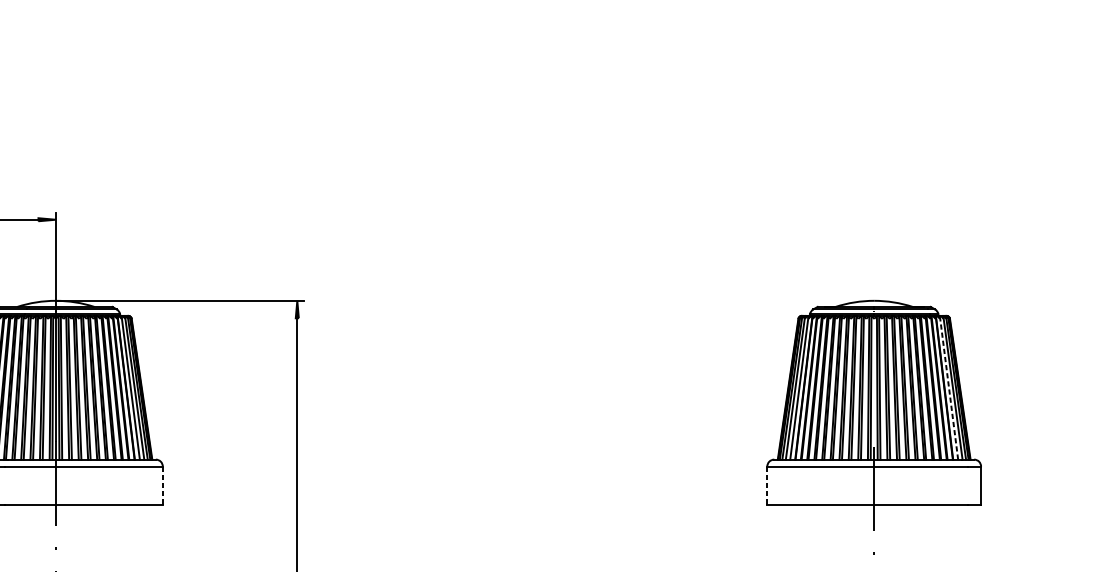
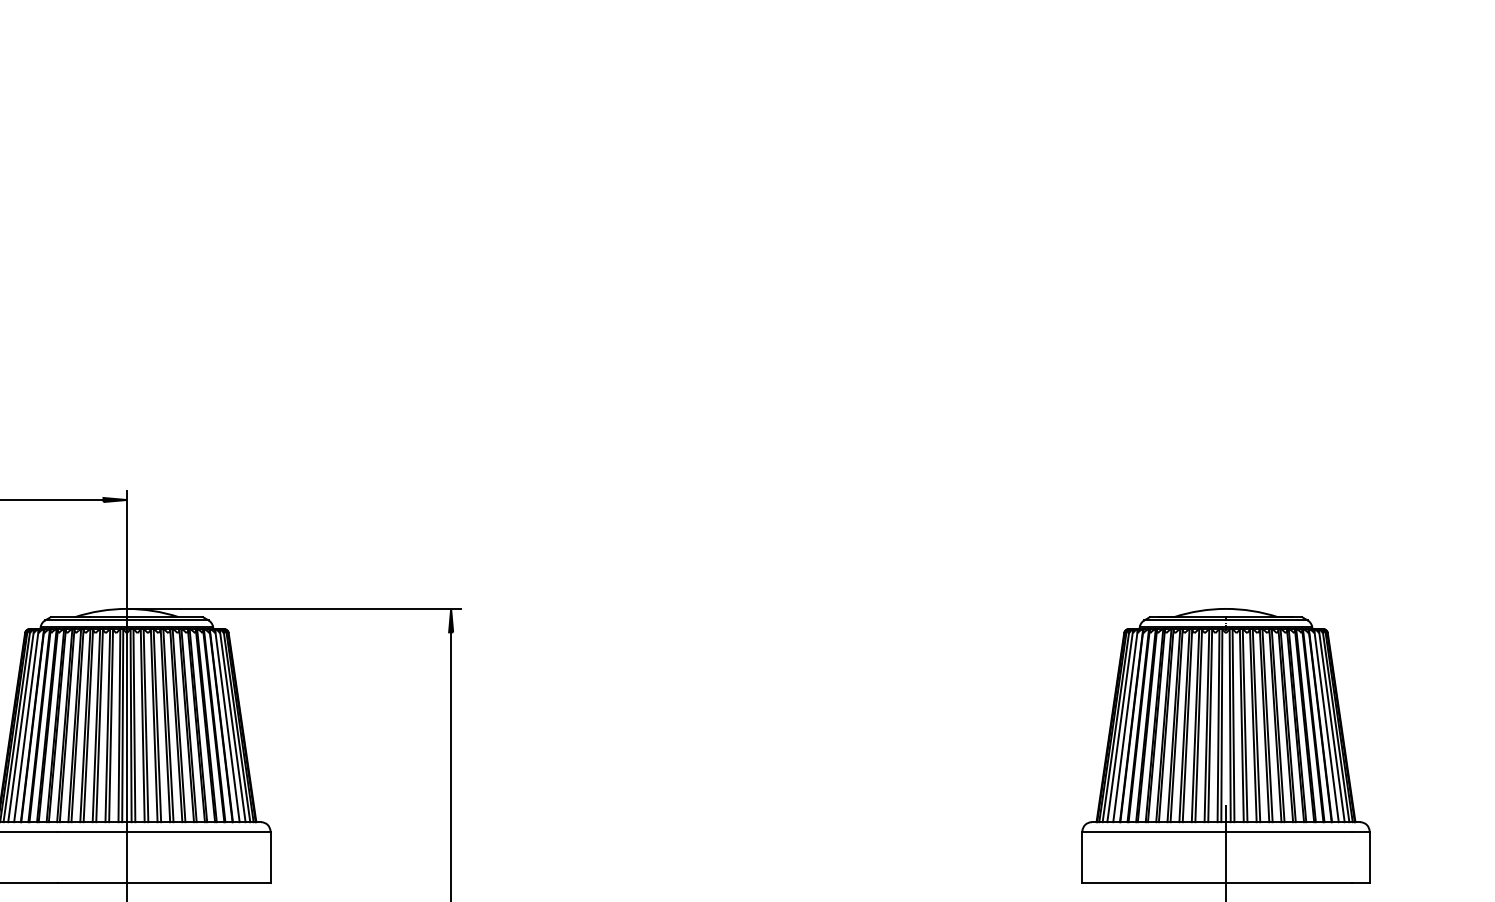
line: (949, 388) -> (1326, 726), dashed -> solid
line: (162, 485) -> (270, 857), dashed -> solid
line: (767, 485) -> (1082, 857), dashed -> solid

